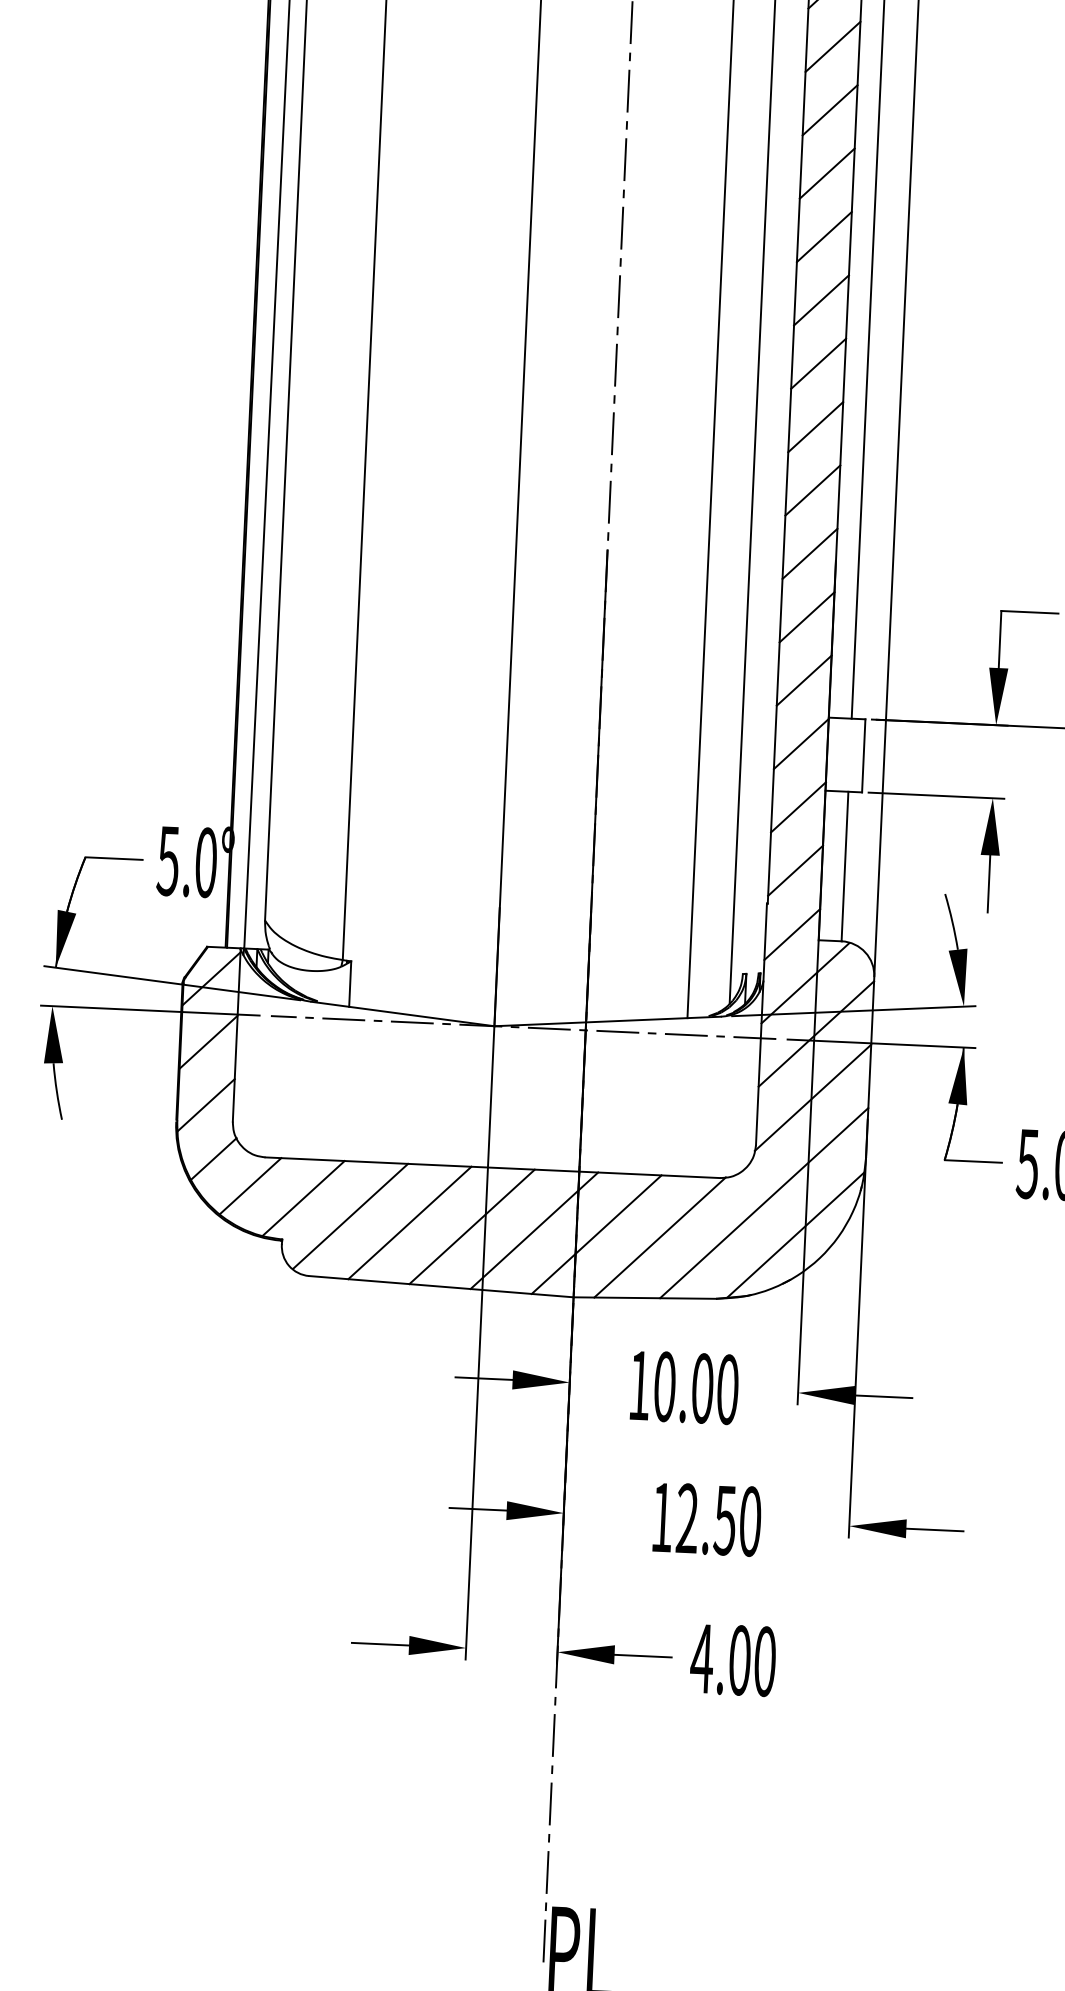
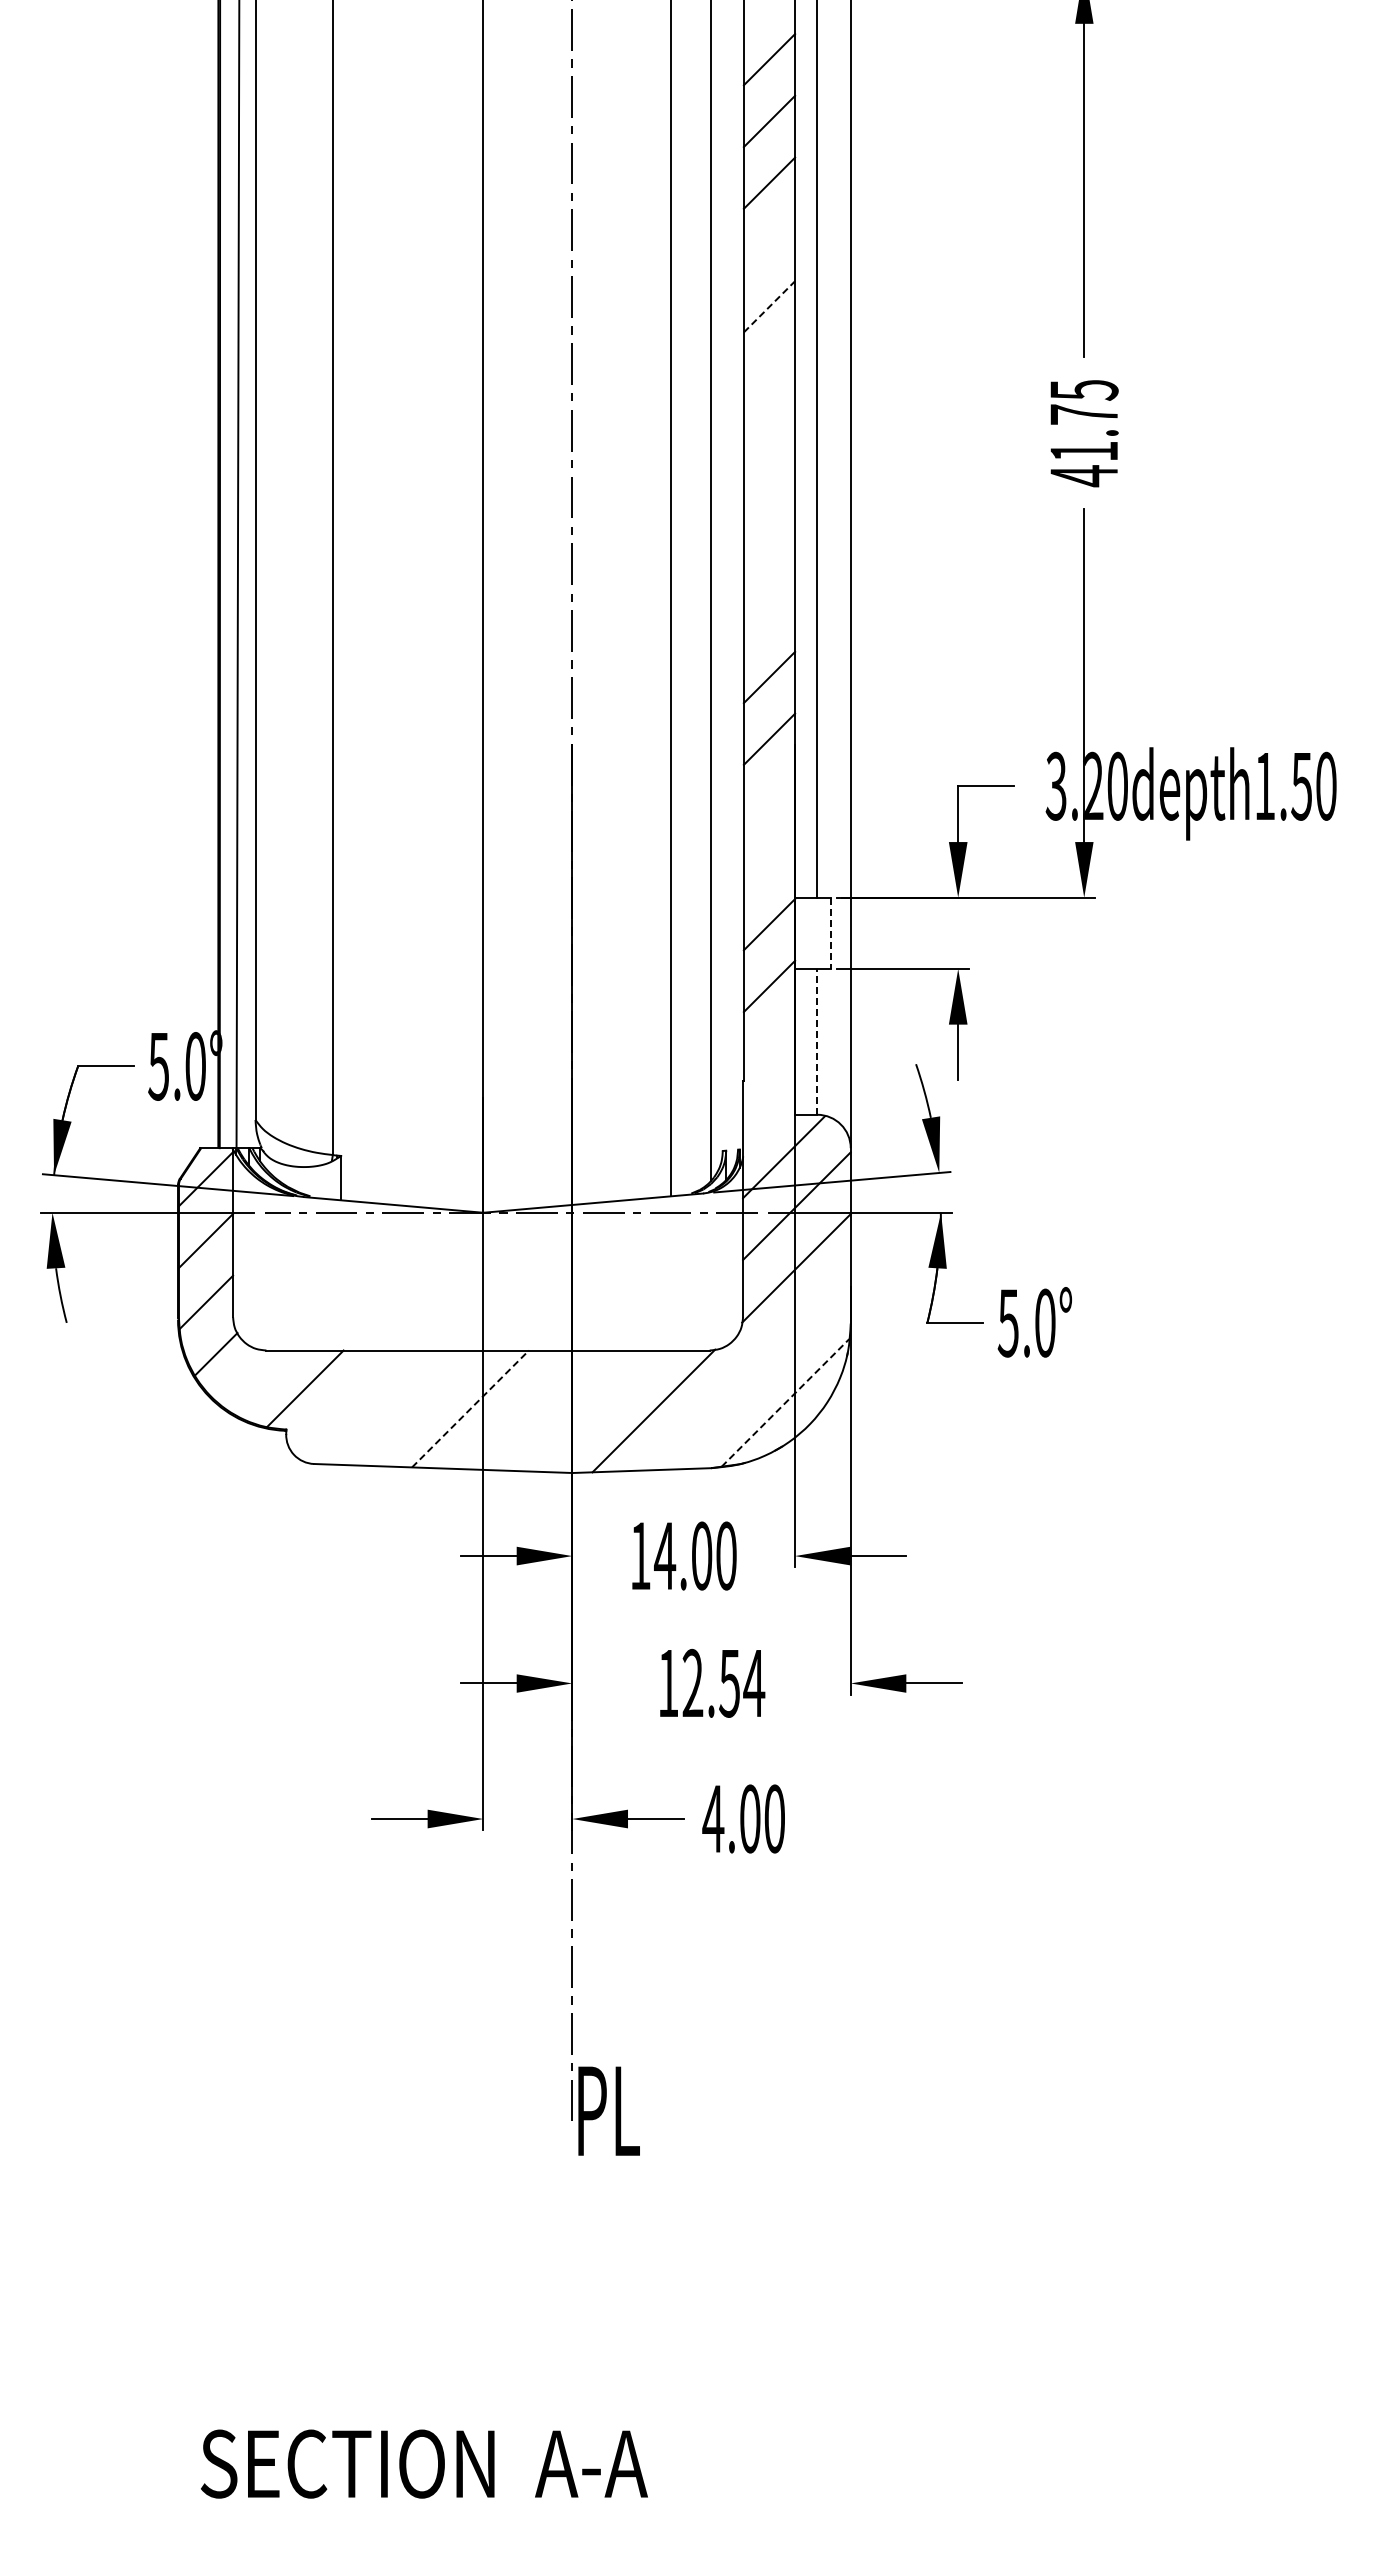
line: (833, 46) -> (769, 244), removed
line: (830, 109) -> (769, 306), solid -> dashed
line: (827, 173) -> (769, 368), removed
line: (824, 236) -> (769, 429), removed
line: (821, 299) -> (769, 491), removed
line: (818, 363) -> (769, 553), removed
line: (815, 426) -> (769, 615), removed
line: (807, 616) -> (769, 800), removed
line: (804, 680) -> (769, 862), removed
line: (863, 755) -> (830, 933), solid -> dashed
line: (845, 866) -> (817, 1041), solid -> dashed
line: (795, 870) -> (769, 1047), removed
line: (792, 934) -> (769, 1110), removed
line: (249, 1185) -> (252, 1378), removed
line: (764, 1202) -> (753, 1372), removed
line: (350, 1215) -> (351, 1403), removed
line: (409, 1222) -> (409, 1407), removed
line: (472, 1226) -> (470, 1408), solid -> dashed
line: (533, 1230) -> (530, 1409), removed
line: (596, 1234) -> (591, 1410), removed
line: (795, 1234) -> (785, 1402), solid -> dashed
text: (665, 1386) -> (665, 1555), 10.00 -> 14.00
text: (750, 1520) -> (754, 1682), 12.50 -> 12.54

